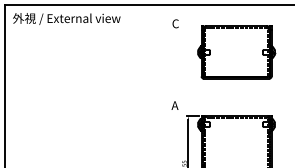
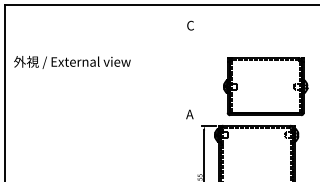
text: (66, 19) -> (72, 62), moved
part: (236, 52) -> (265, 86), moved

